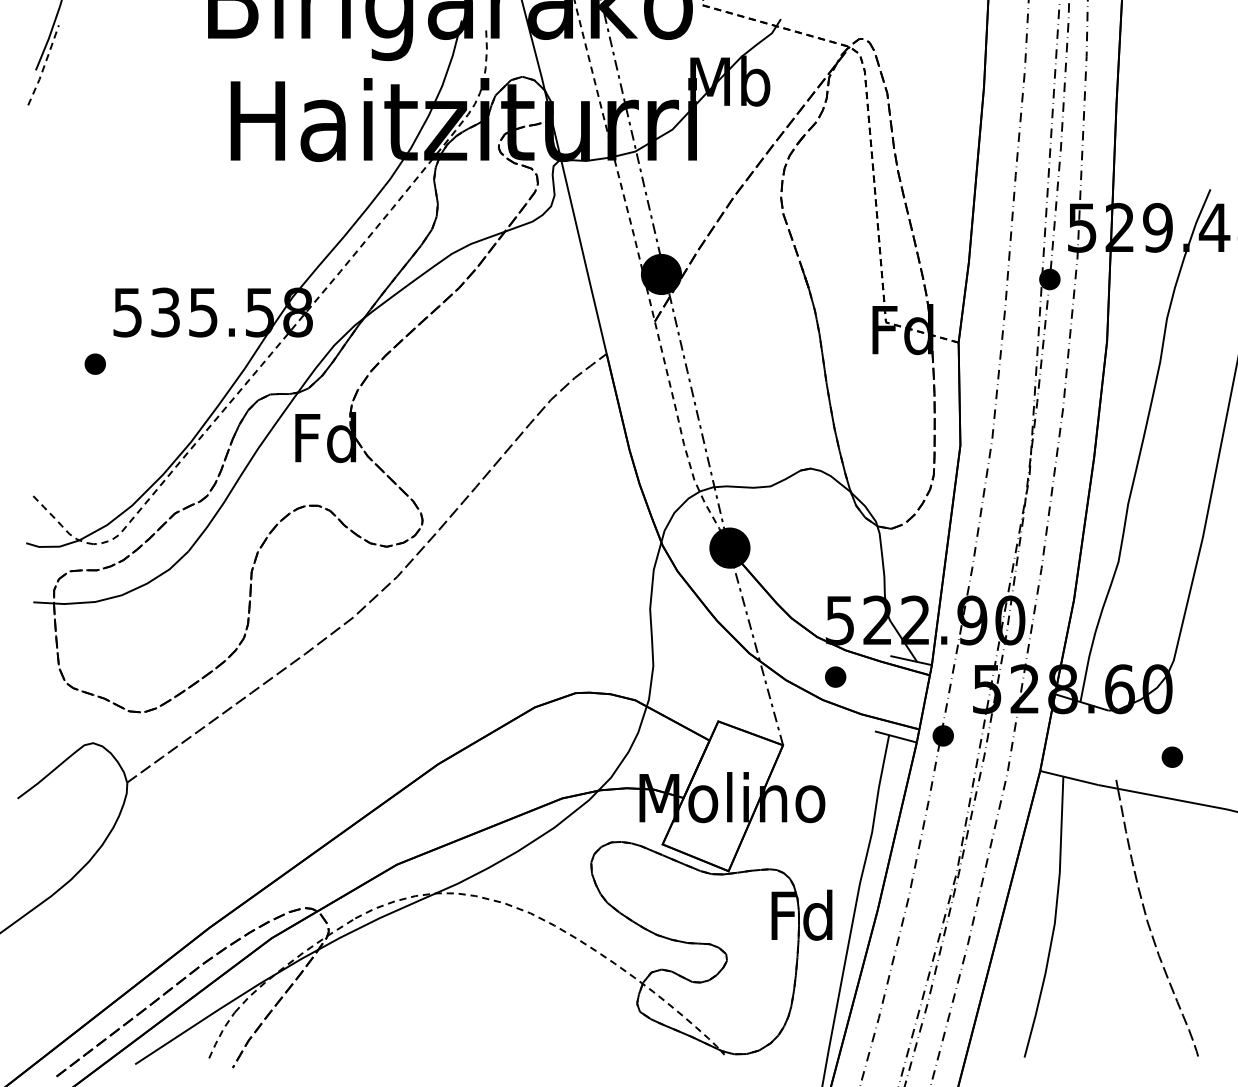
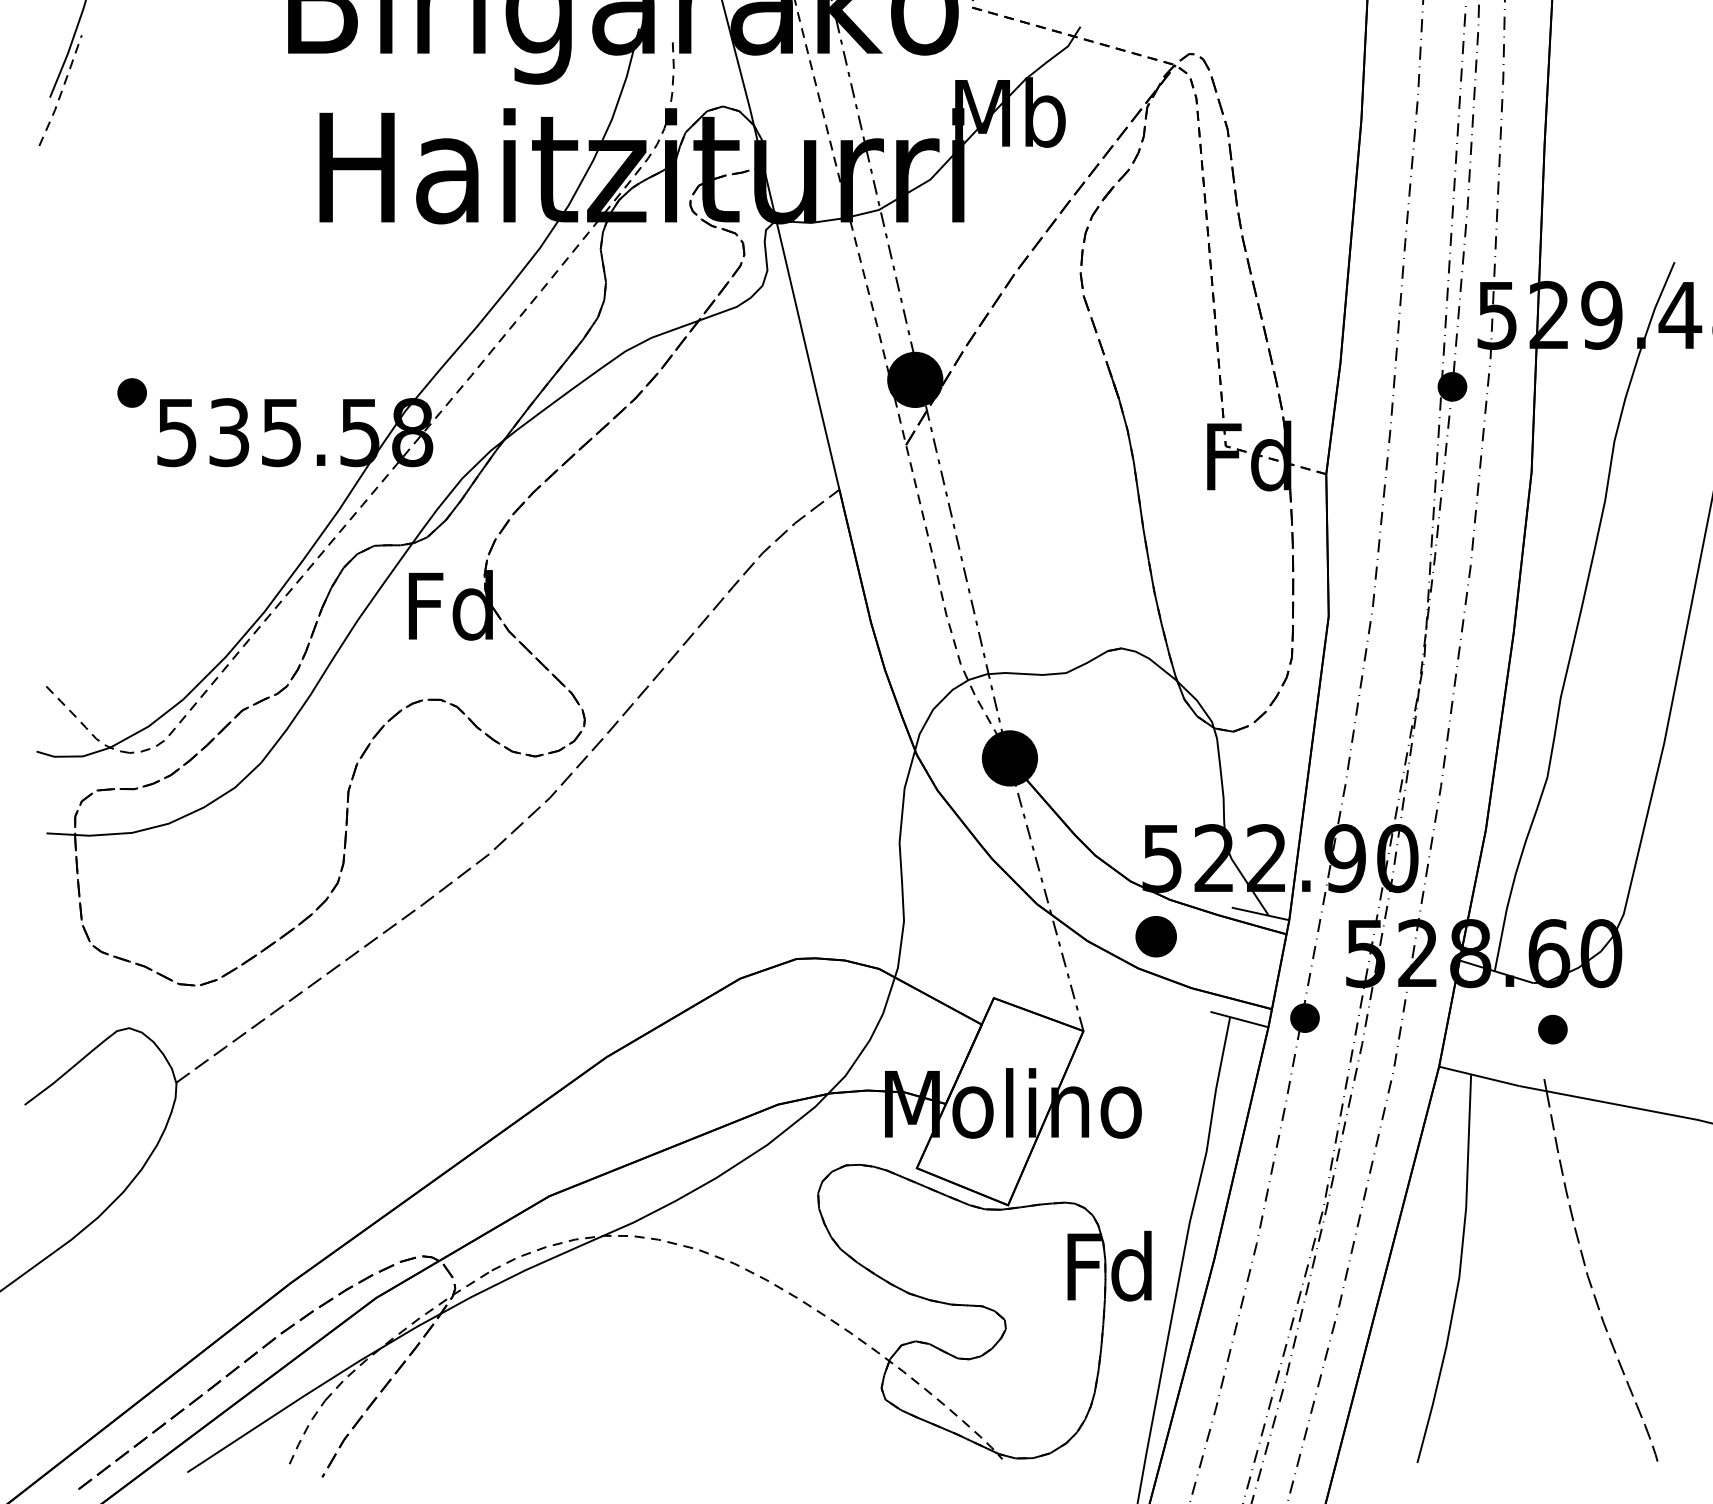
part: (94, 363) -> (131, 392), moved
part: (835, 676) -> (1155, 936), size x1.4
part: (1172, 757) -> (1552, 1029), moved

